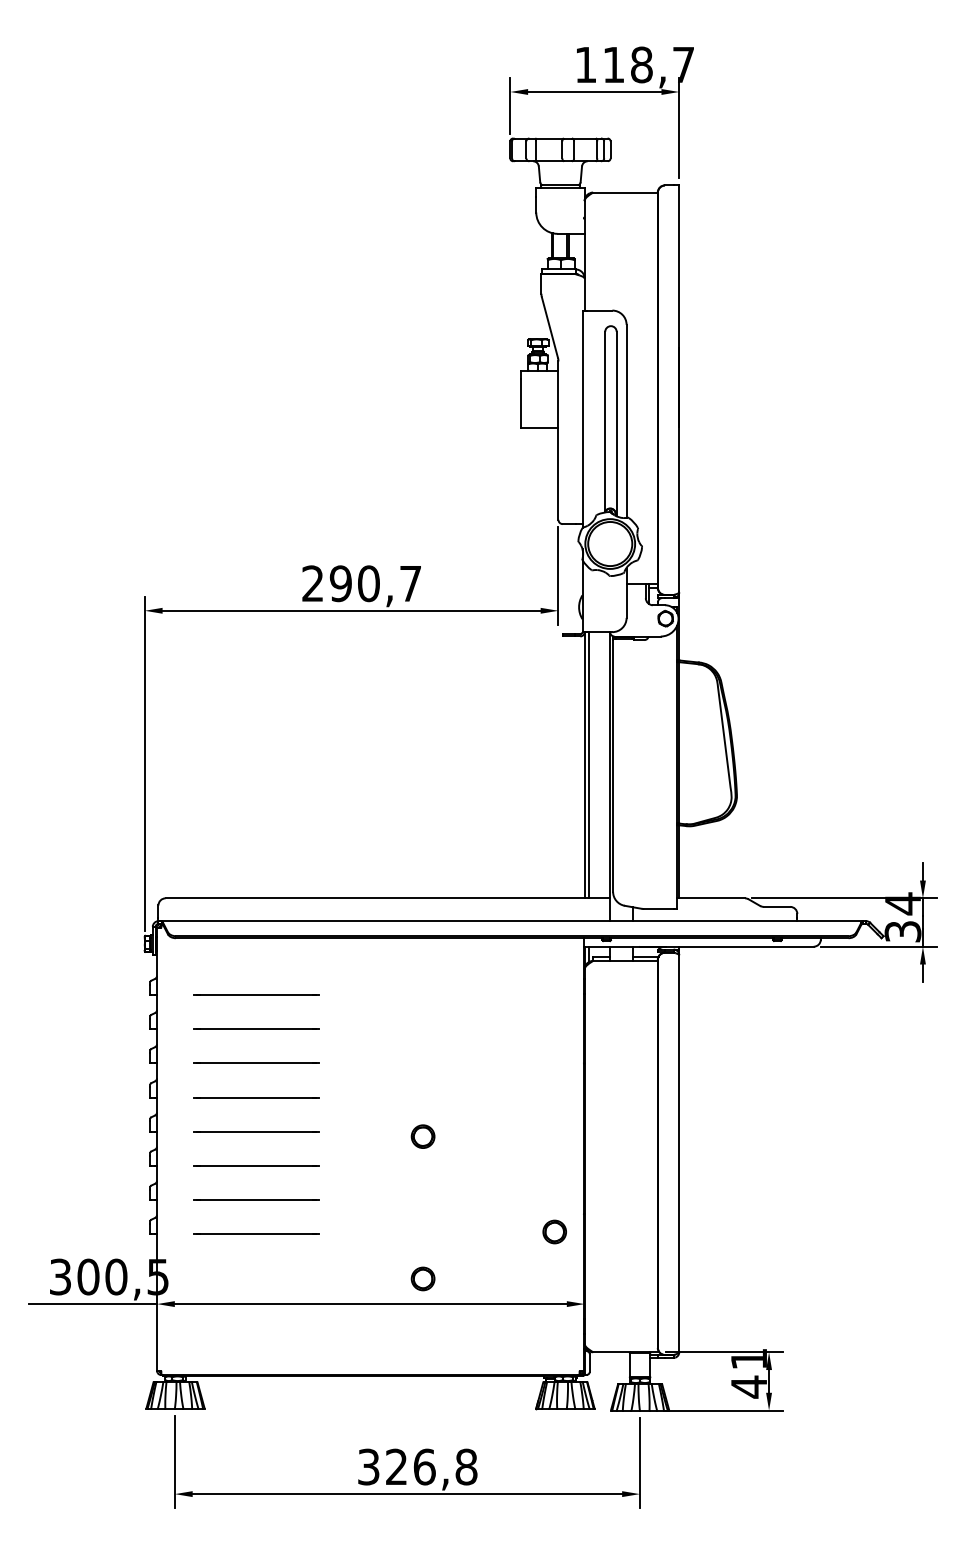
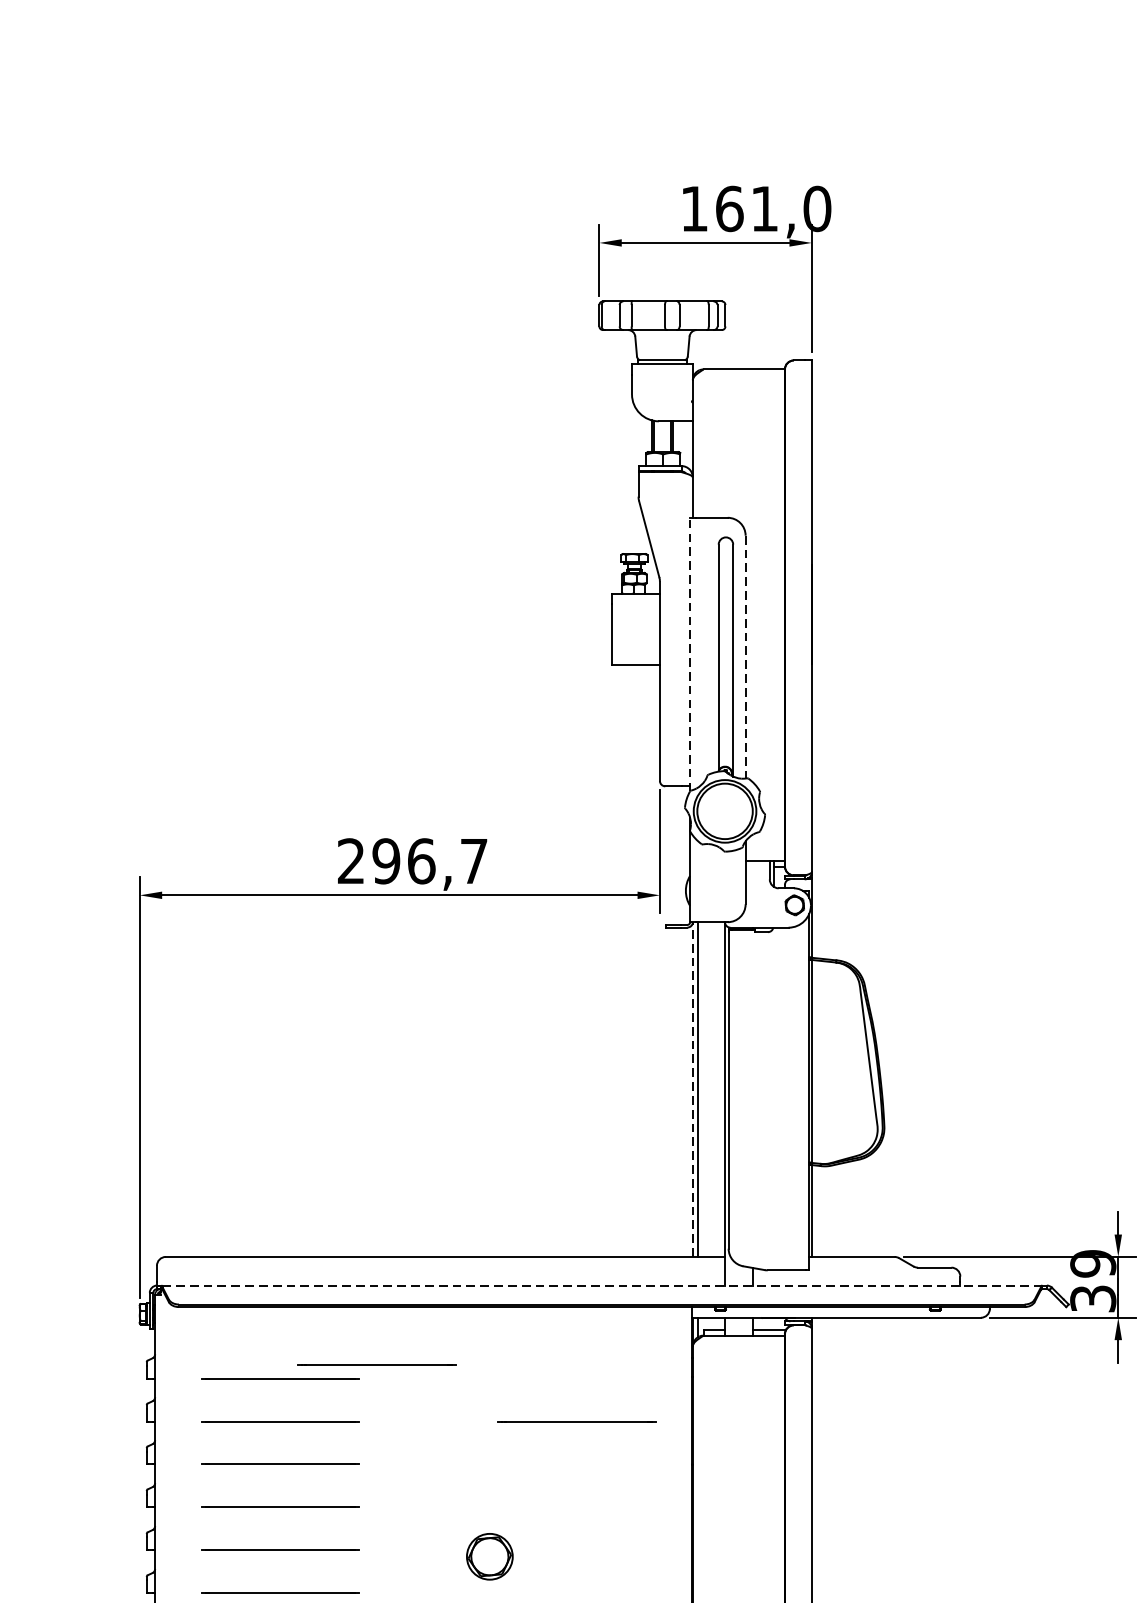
text: (648, 64) -> (773, 208), 118,7 -> 161,0
line: (582, 419) -> (690, 654), solid -> dashed
line: (626, 421) -> (745, 657), solid -> dashed
text: (369, 583) -> (422, 861), 290,7 -> 296,7
line: (584, 764) -> (692, 1088), solid -> dashed
text: (902, 903) -> (1092, 1263), 34 -> 39
line: (511, 921) -> (600, 1286), solid -> dashed
line: (333, 984) -> (377, 1365), added
line: (492, 1028) -> (576, 1420), added
part: (422, 1136) -> (488, 1556), size x1.6

